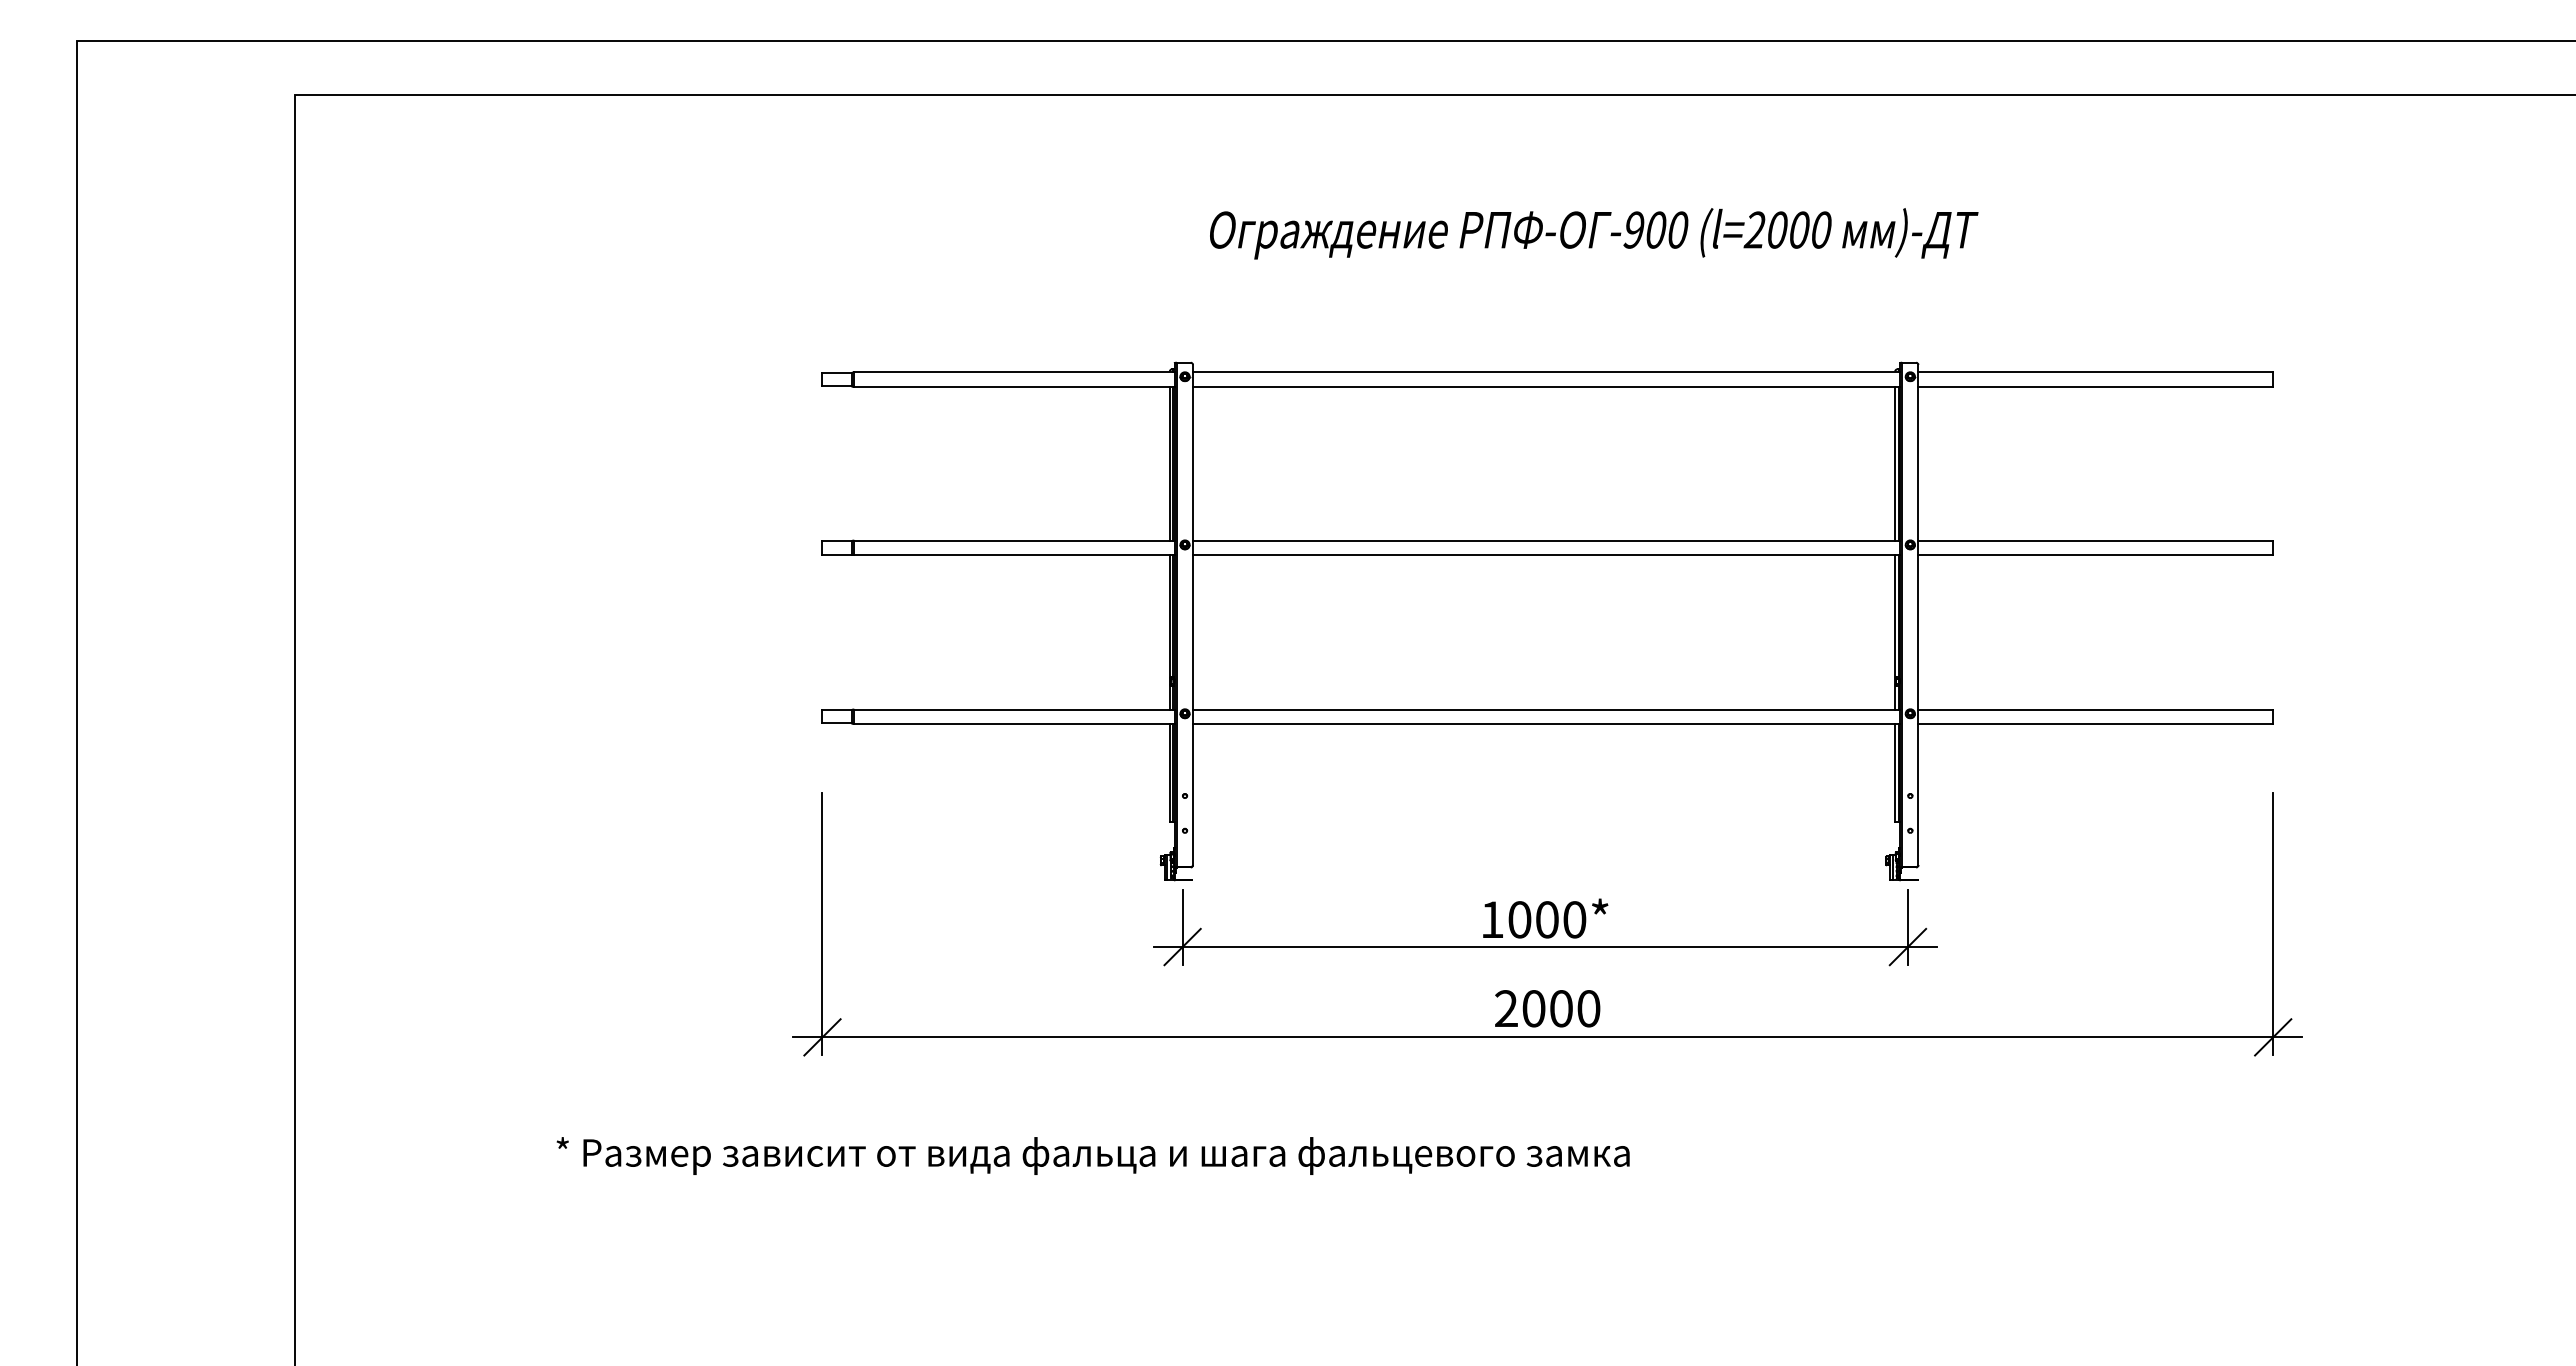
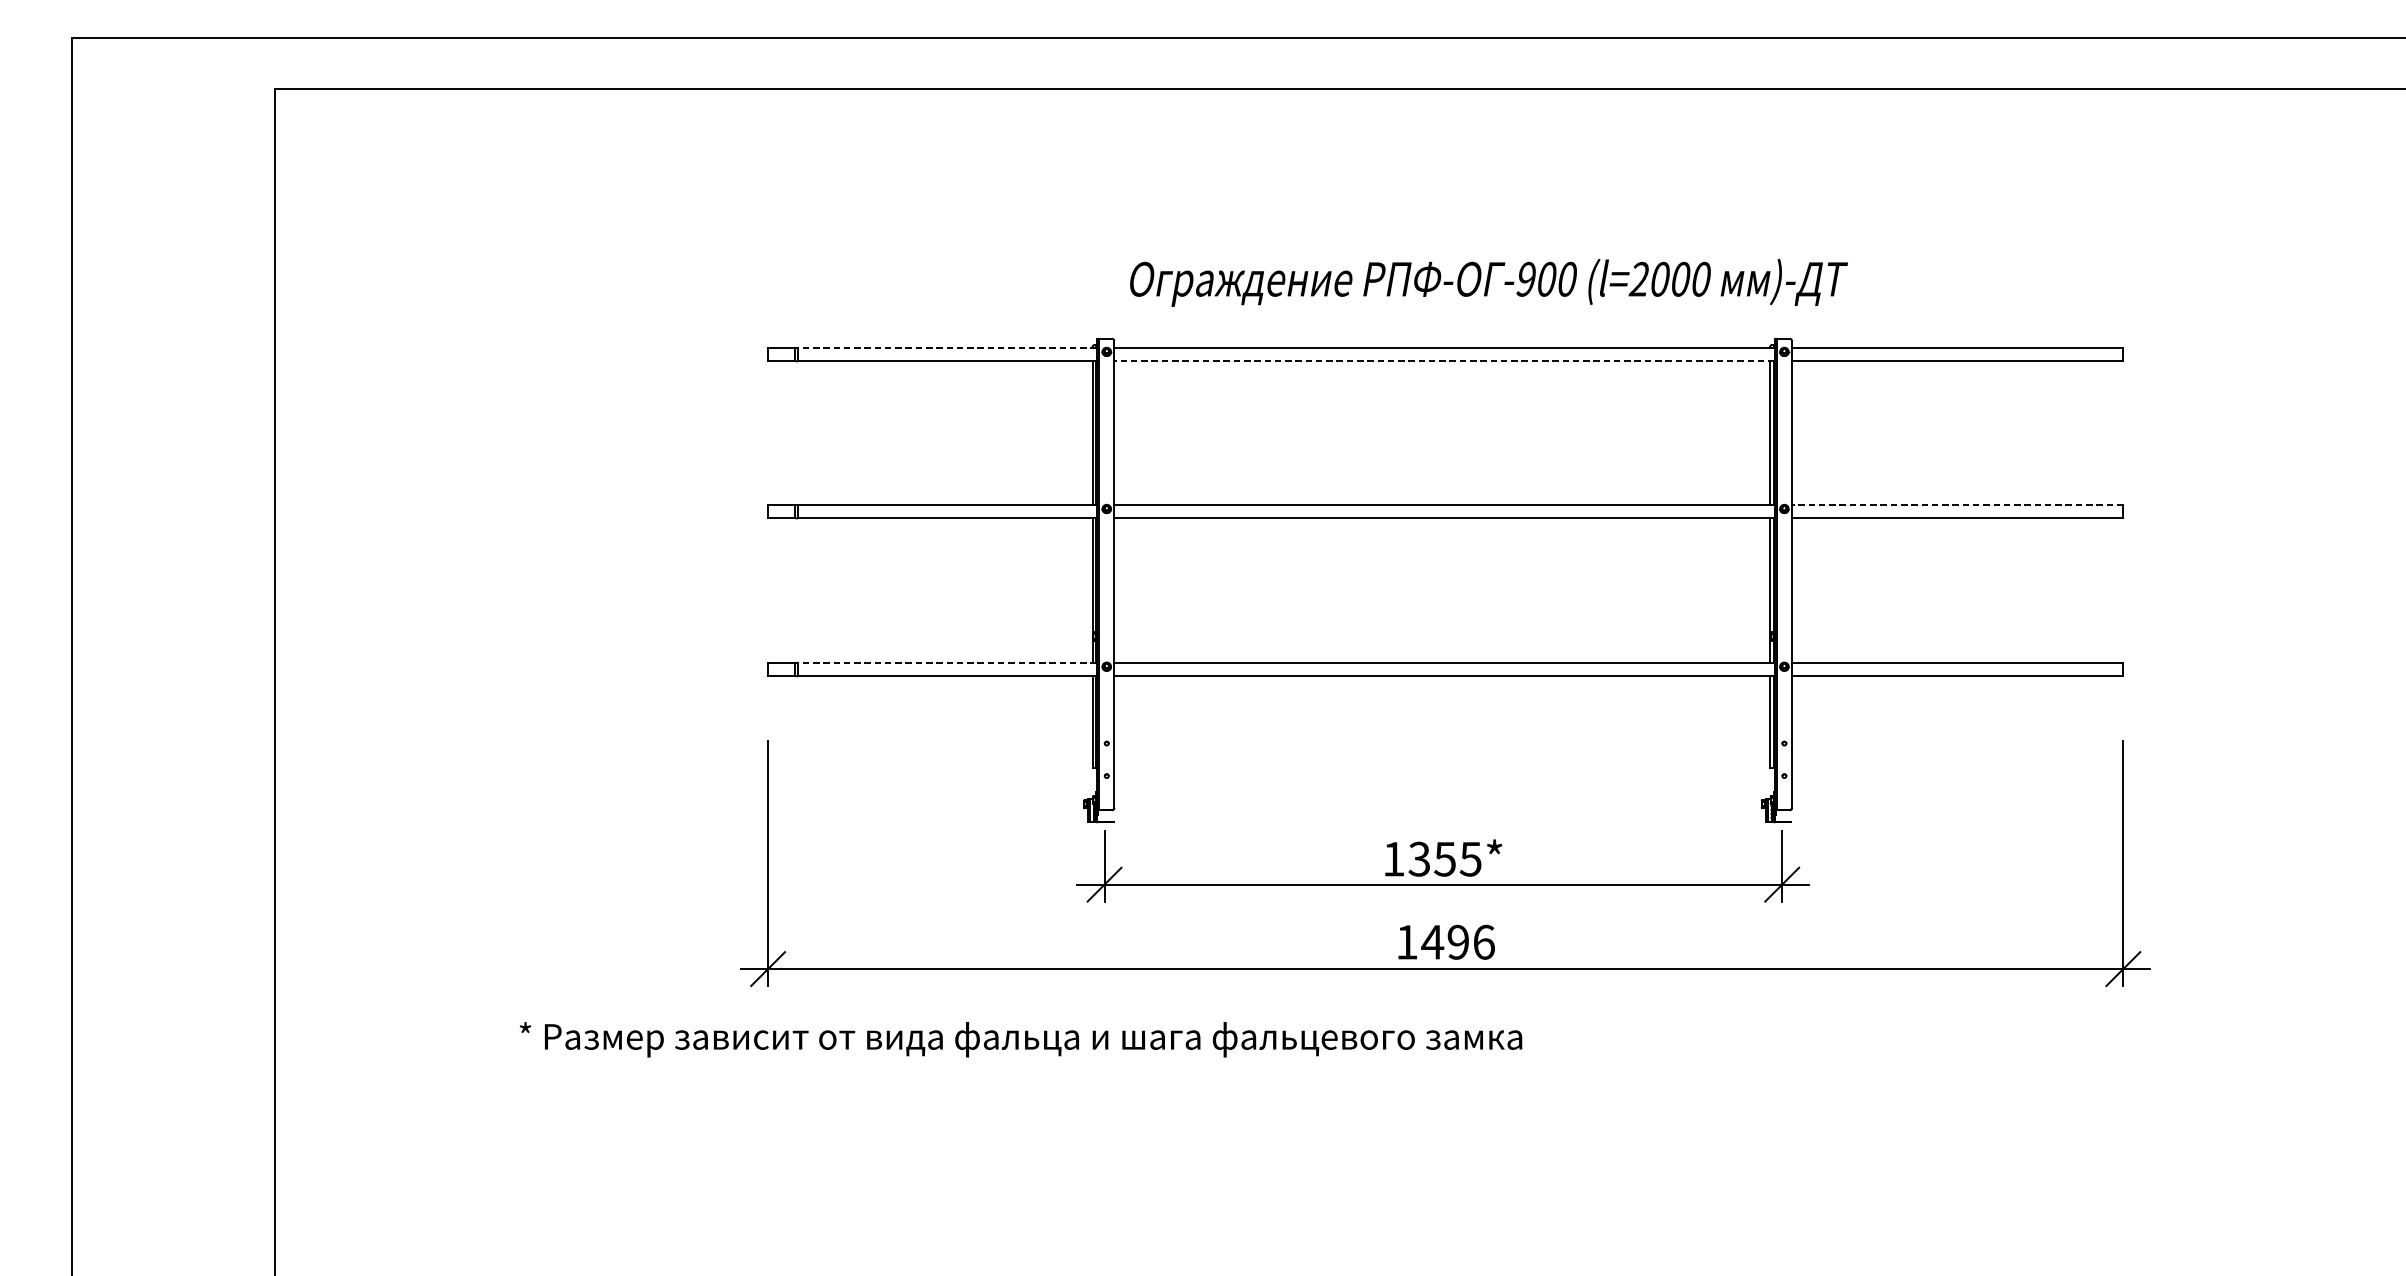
text: (1594, 233) -> (1489, 282), moved
line: (1013, 372) -> (946, 347), solid -> dashed
line: (1545, 386) -> (1443, 361), solid -> dashed
line: (2095, 540) -> (1957, 504), solid -> dashed
line: (1013, 709) -> (946, 662), solid -> dashed
text: (1547, 919) -> (1445, 858), 1000* -> 1355*
text: (1547, 1008) -> (1445, 942), 2000 -> 1496
text: (1092, 1155) -> (1020, 1039), moved

